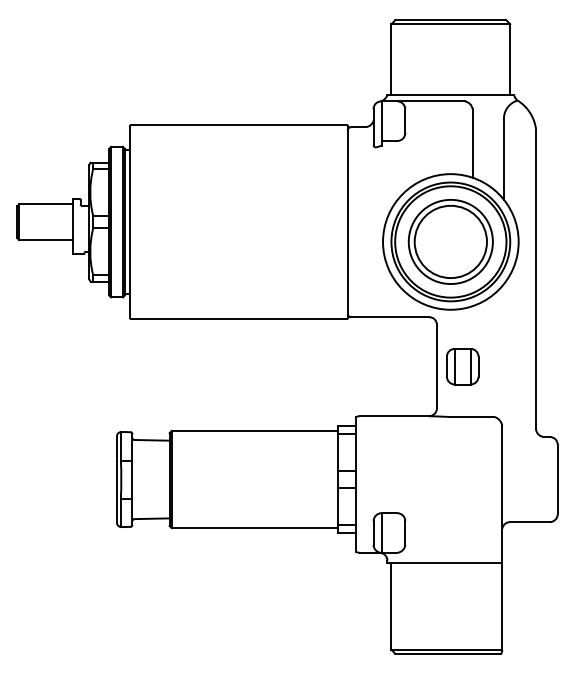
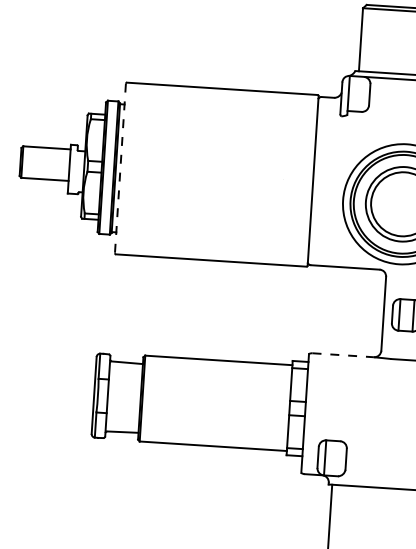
line: (130, 222) -> (120, 168), solid -> dashed
line: (394, 416) -> (343, 355), solid -> dashed

